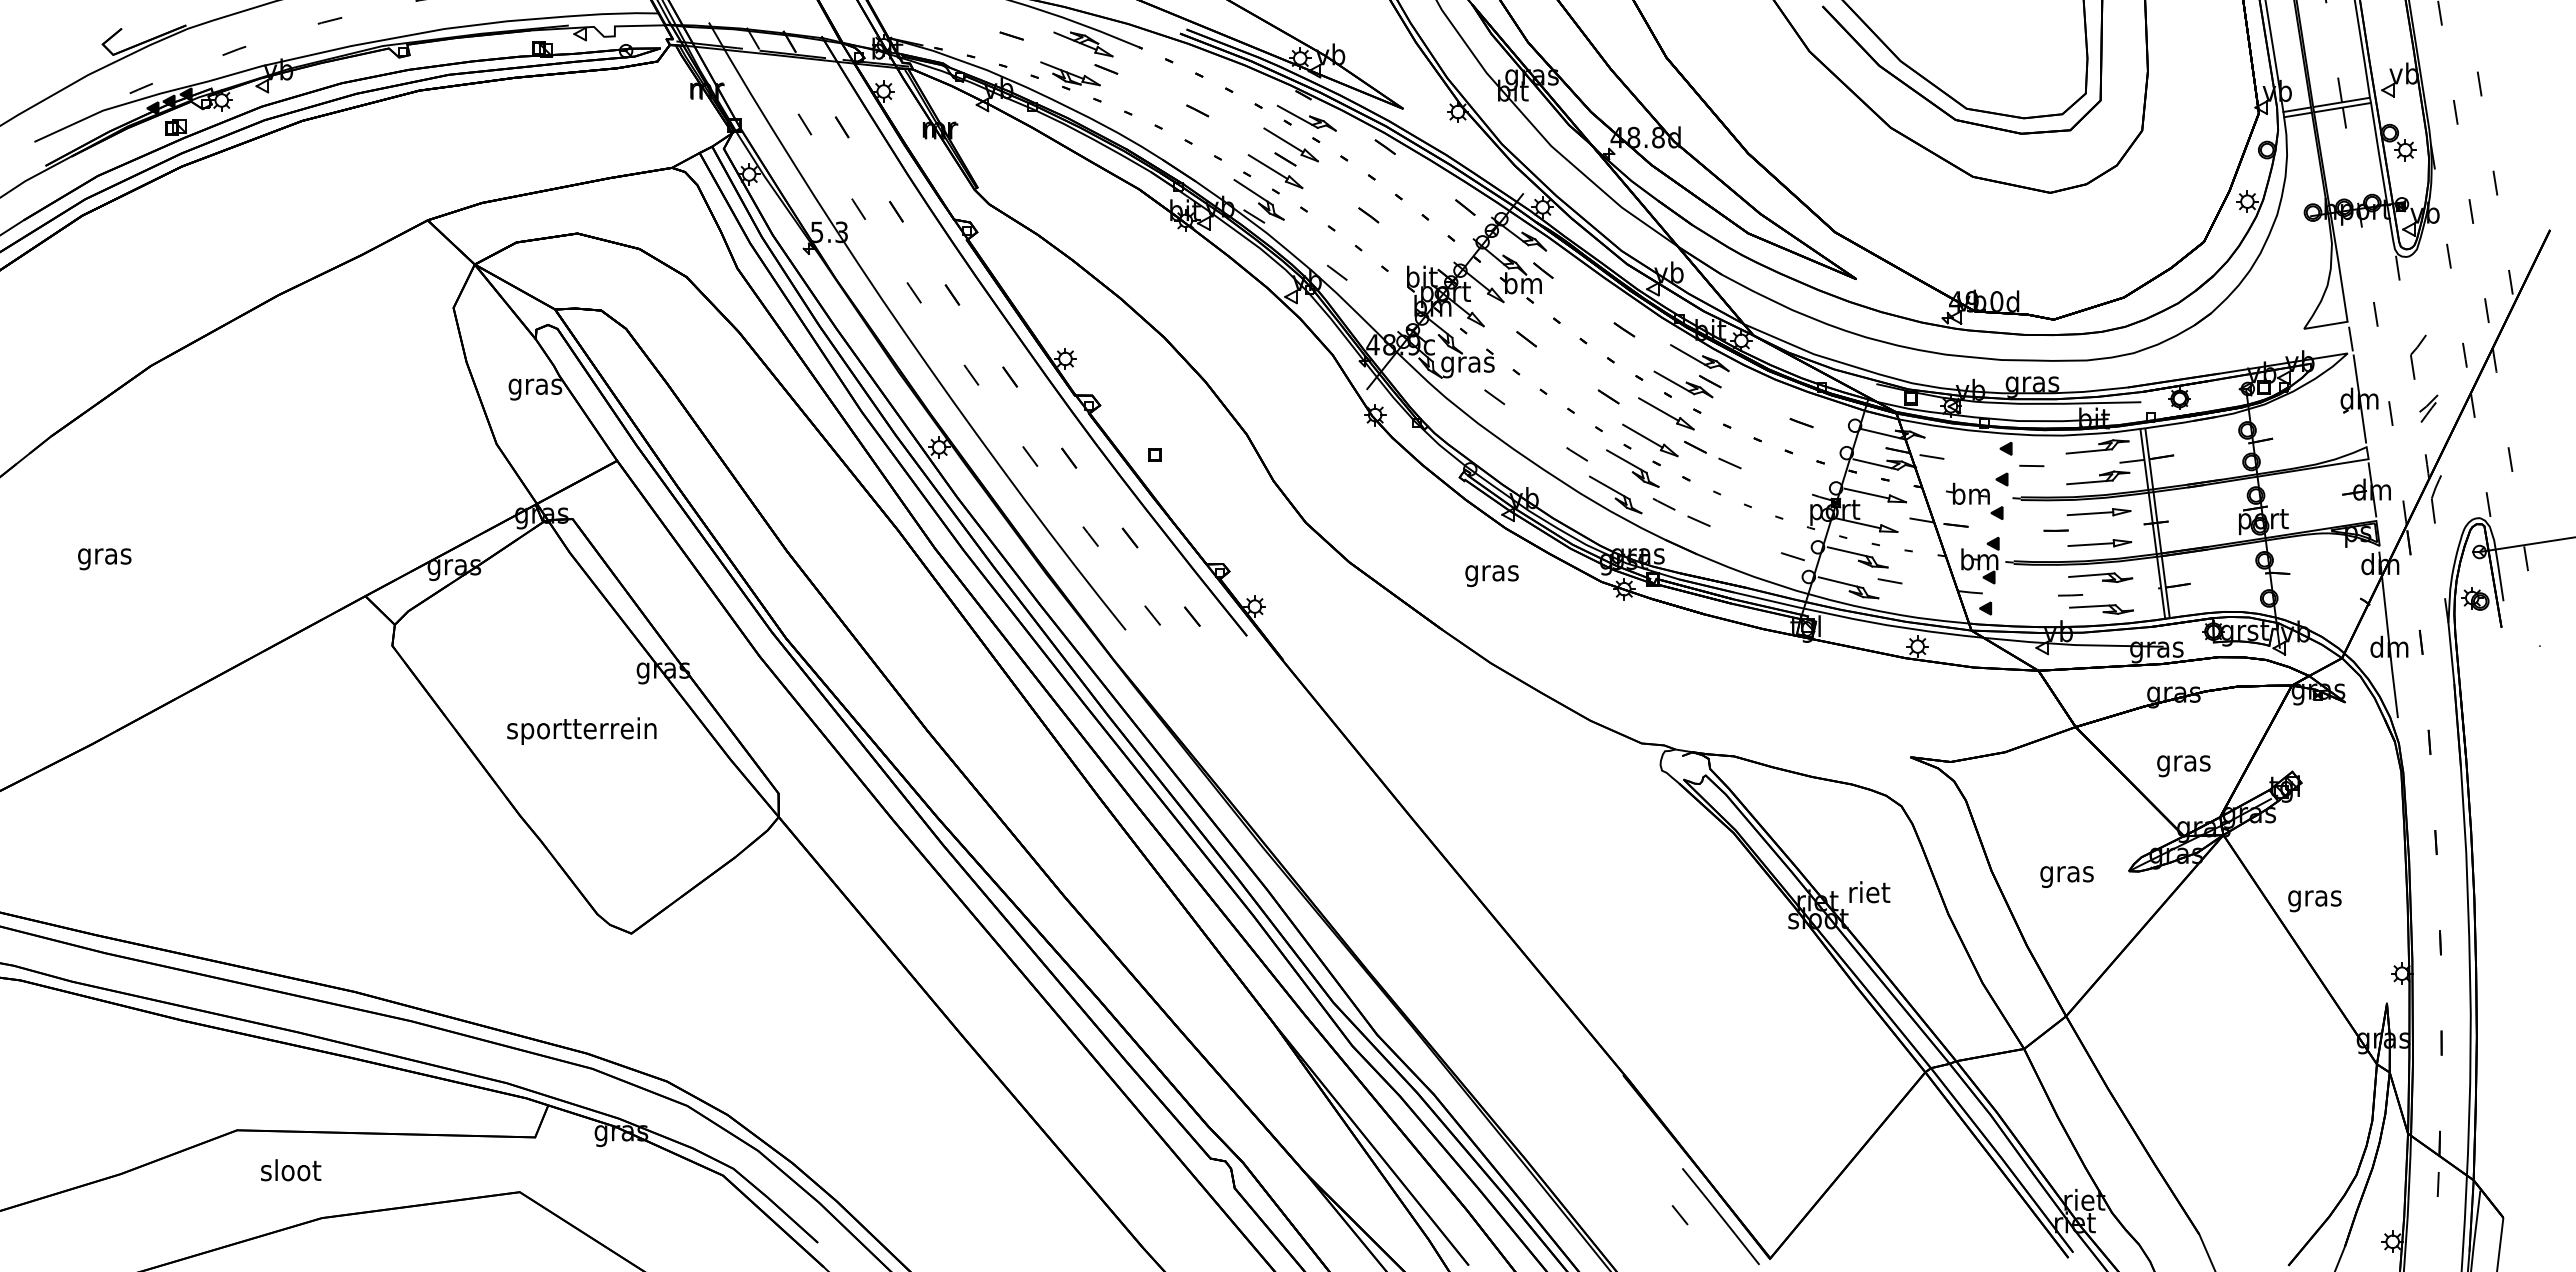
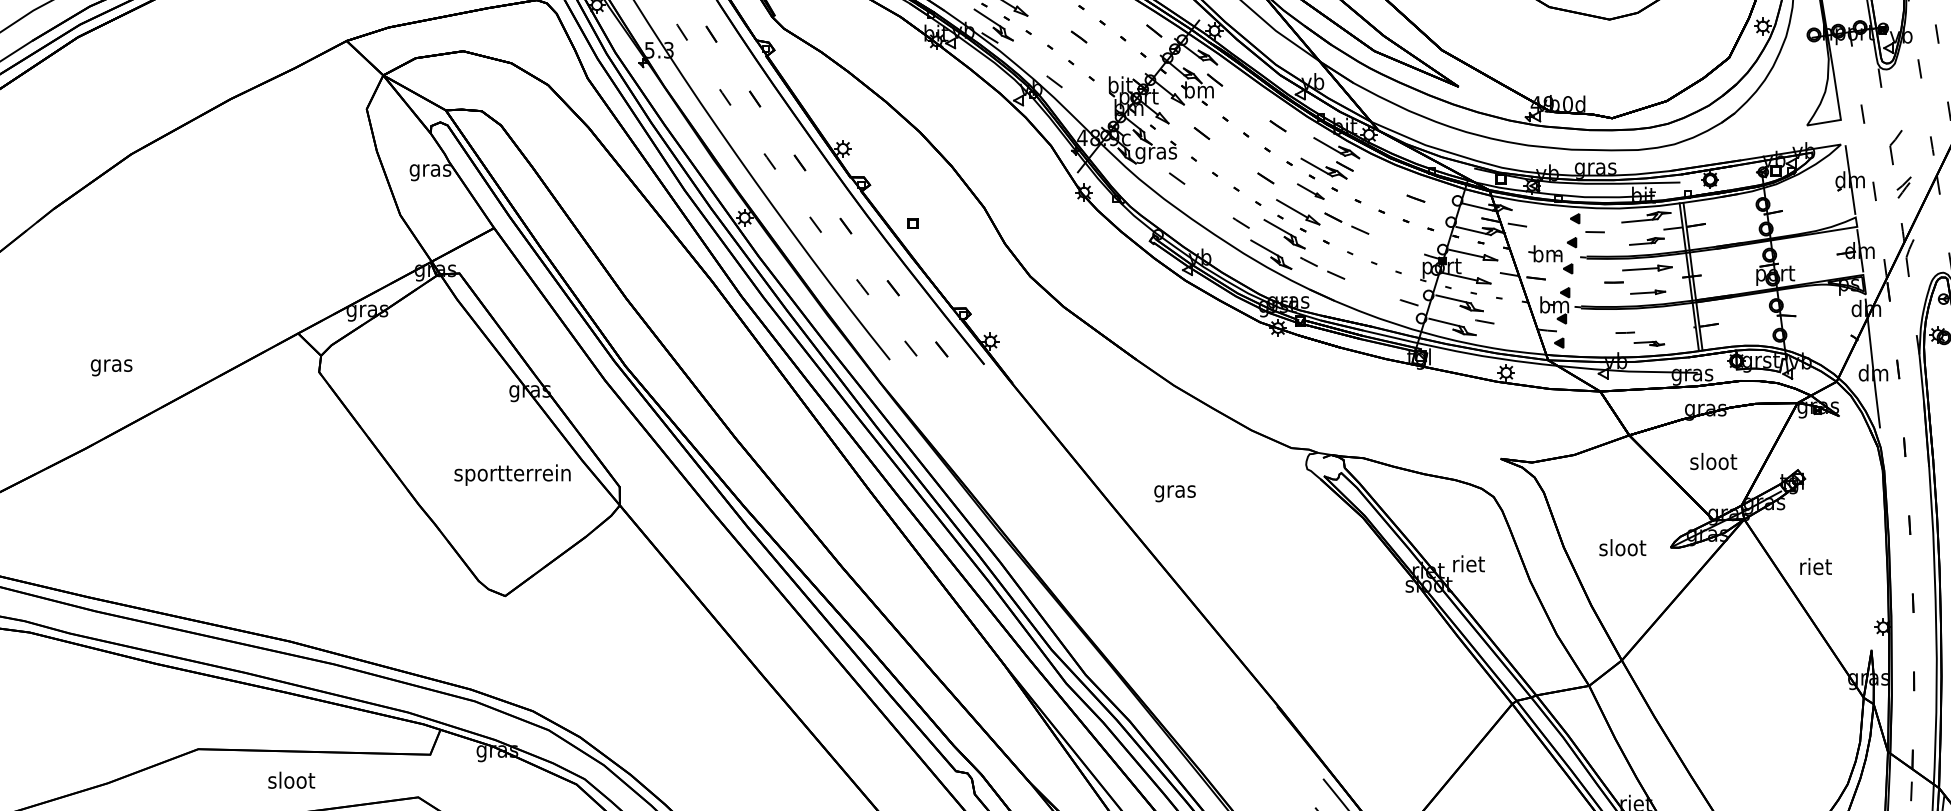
line: (2350, 338) -> (1843, 132), removed
part: (1666, 413) -> (1310, 191), size x0.6
part: (2098, 477) -> (1647, 241), size x0.7
part: (2099, 543) -> (1647, 292), size x0.7
text: (104, 559) -> (111, 367), moved
text: (1491, 576) -> (1174, 494), moved
part: (2100, 577) -> (1648, 318), removed
part: (2101, 609) -> (1649, 343), size x0.6
text: (581, 730) -> (512, 474), moved
text: (2184, 763) -> (1713, 463), gras -> sloot
text: (2067, 873) -> (1622, 549), gras -> sloot
text: (2314, 898) -> (1815, 568), gras -> riet
text: (291, 1170) -> (292, 780), moved

